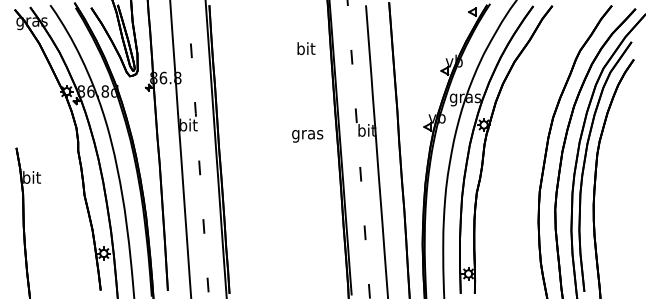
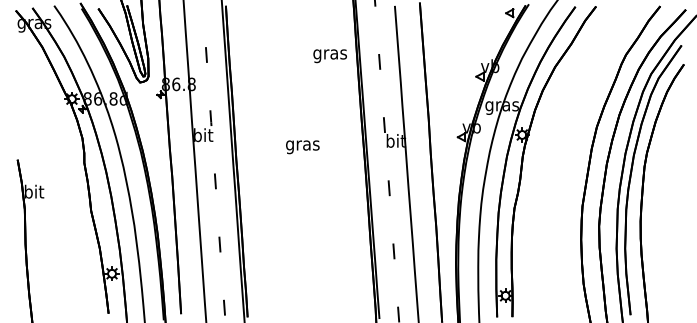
text: (305, 50) -> (329, 54), bit -> gras
text: (307, 136) -> (302, 147), moved

